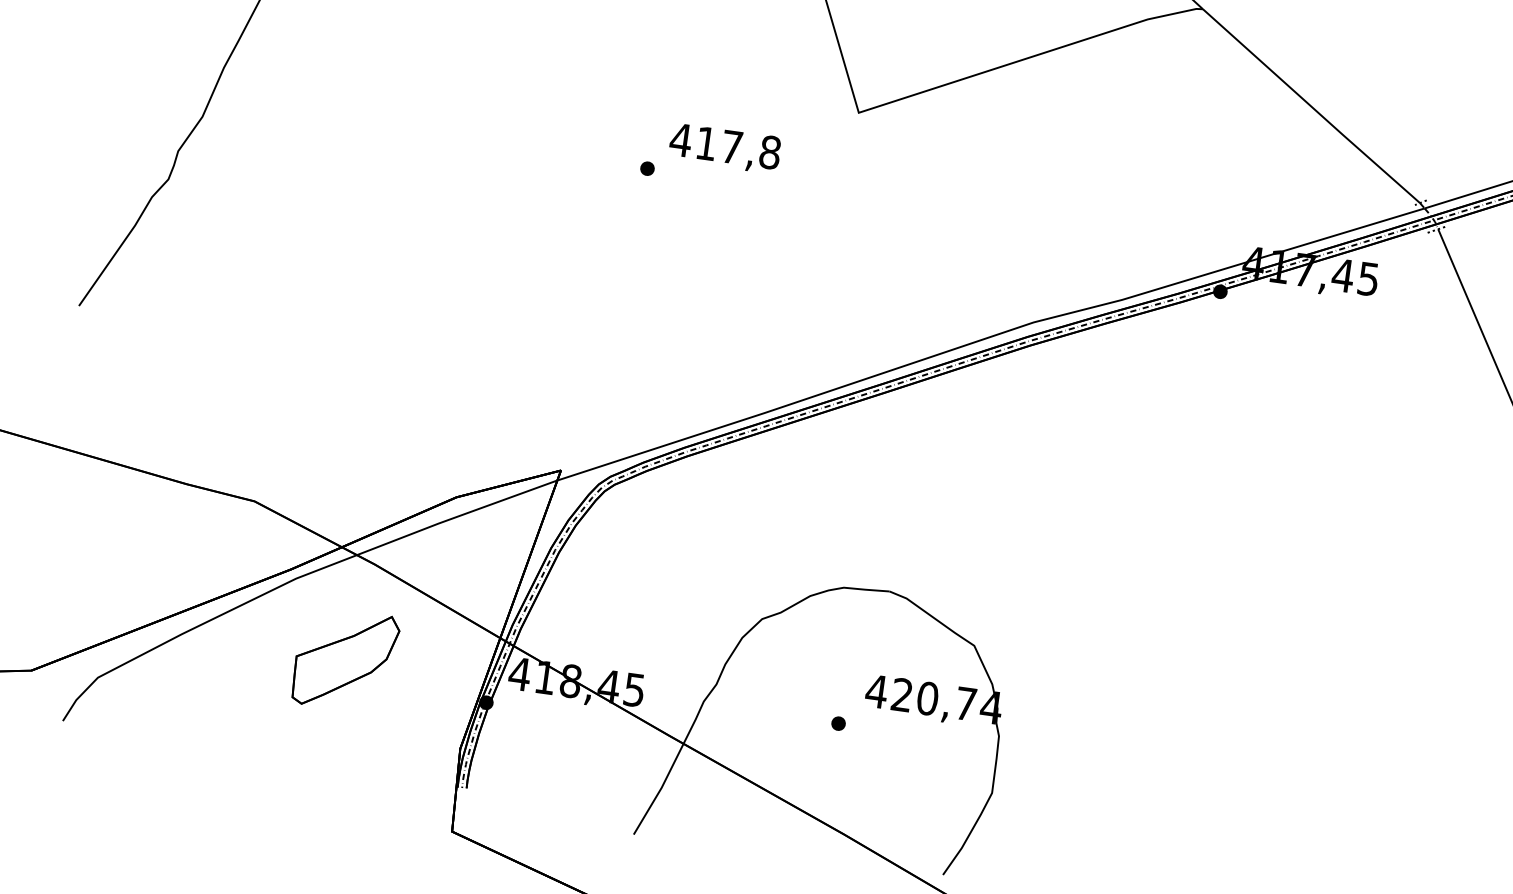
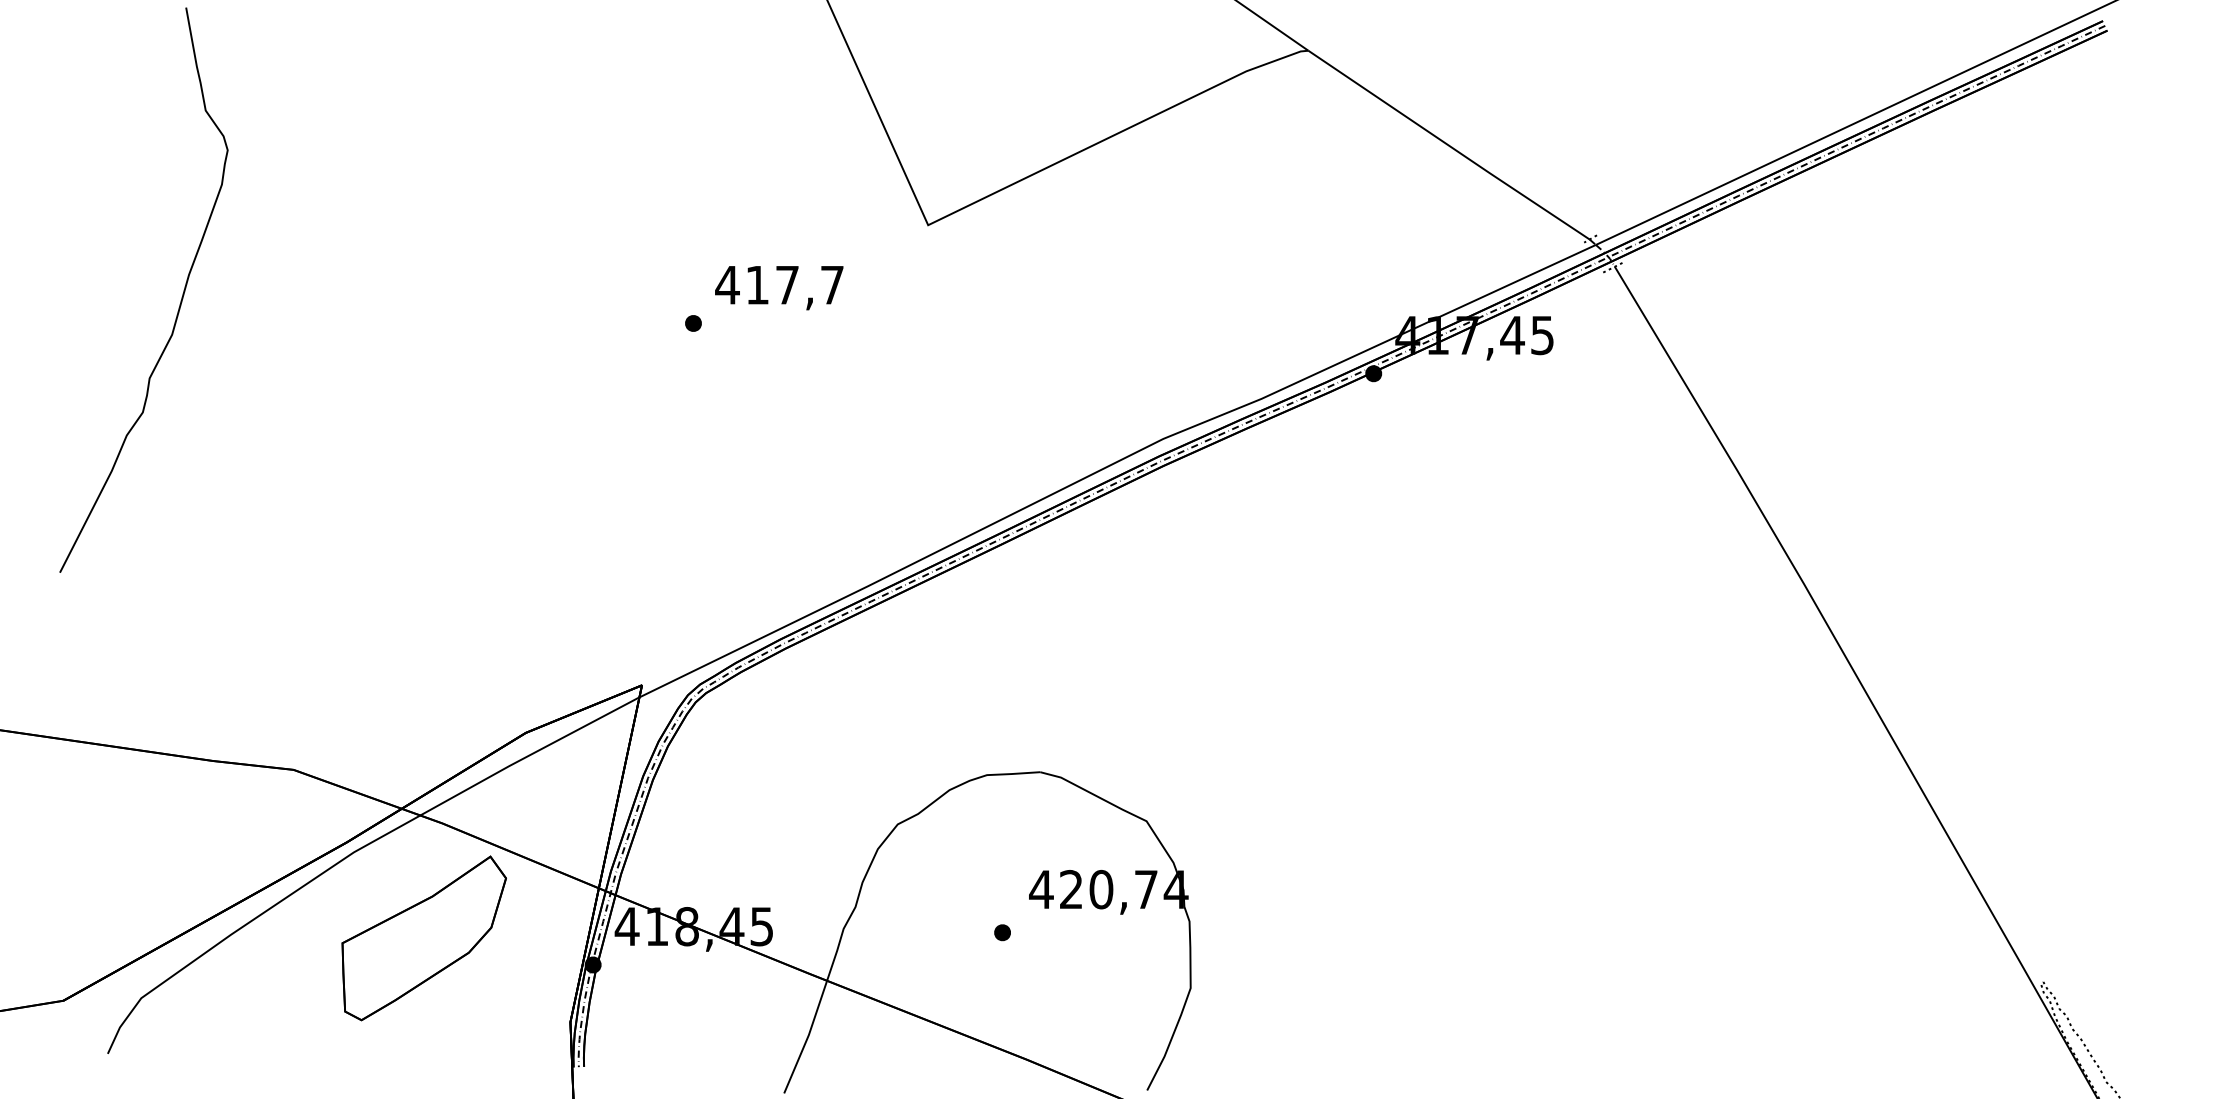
text: (770, 151) -> (832, 284), 417,8 -> 417,7
part: (345, 660) -> (423, 938), size x1.43

